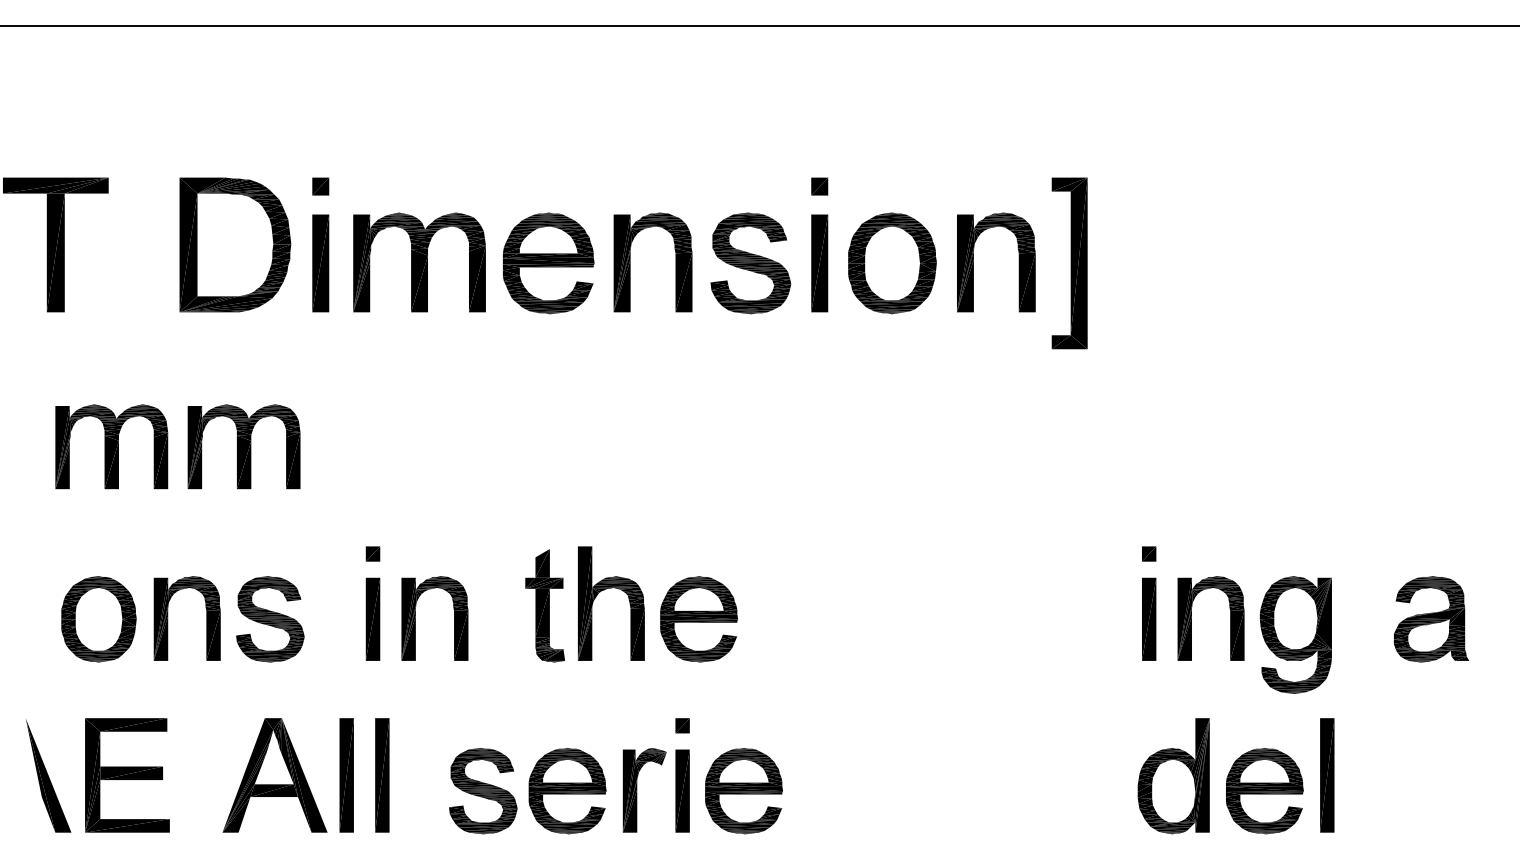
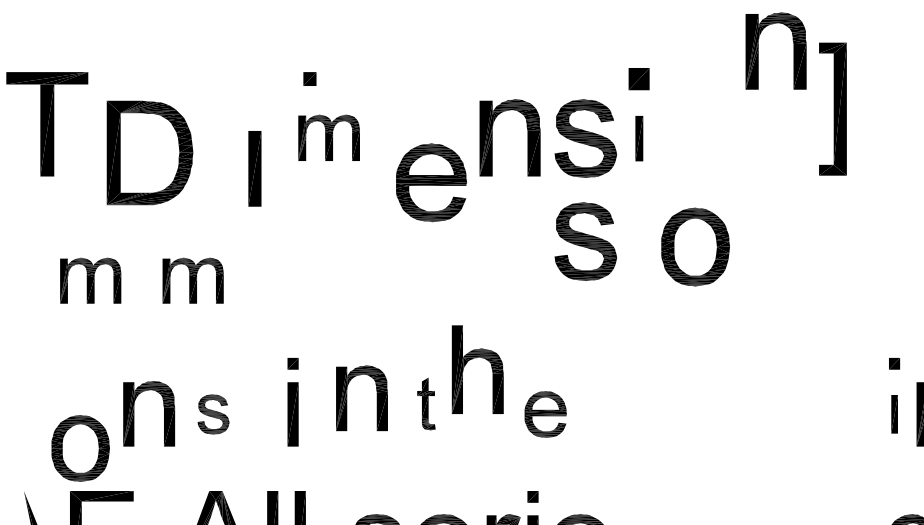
part: (320, 186) -> (309, 79), moved
part: (819, 186) -> (639, 79), size x1.6
part: (235, 244) -> (150, 152), moved
part: (419, 262) -> (329, 137), size x0.6
part: (1018, 262) -> (793, 51), moved
part: (320, 263) -> (254, 168), moved
part: (548, 263) -> (431, 182), moved
part: (819, 263) -> (639, 138), size x0.6
part: (892, 263) -> (695, 247), moved
part: (1069, 263) -> (832, 109), moved
part: (750, 396) -> (585, 241), added
part: (111, 446) -> (90, 280), size x0.7
part: (243, 446) -> (192, 280), size x0.7
part: (604, 590) -> (472, 359), moved
part: (544, 605) -> (425, 403), size x0.6
part: (415, 618) -> (346, 398), moved
part: (1149, 618) -> (894, 413), size x0.6
part: (98, 619) -> (80, 448), moved
part: (270, 619) -> (213, 414), size x0.6
part: (698, 619) -> (545, 414), size x0.7

